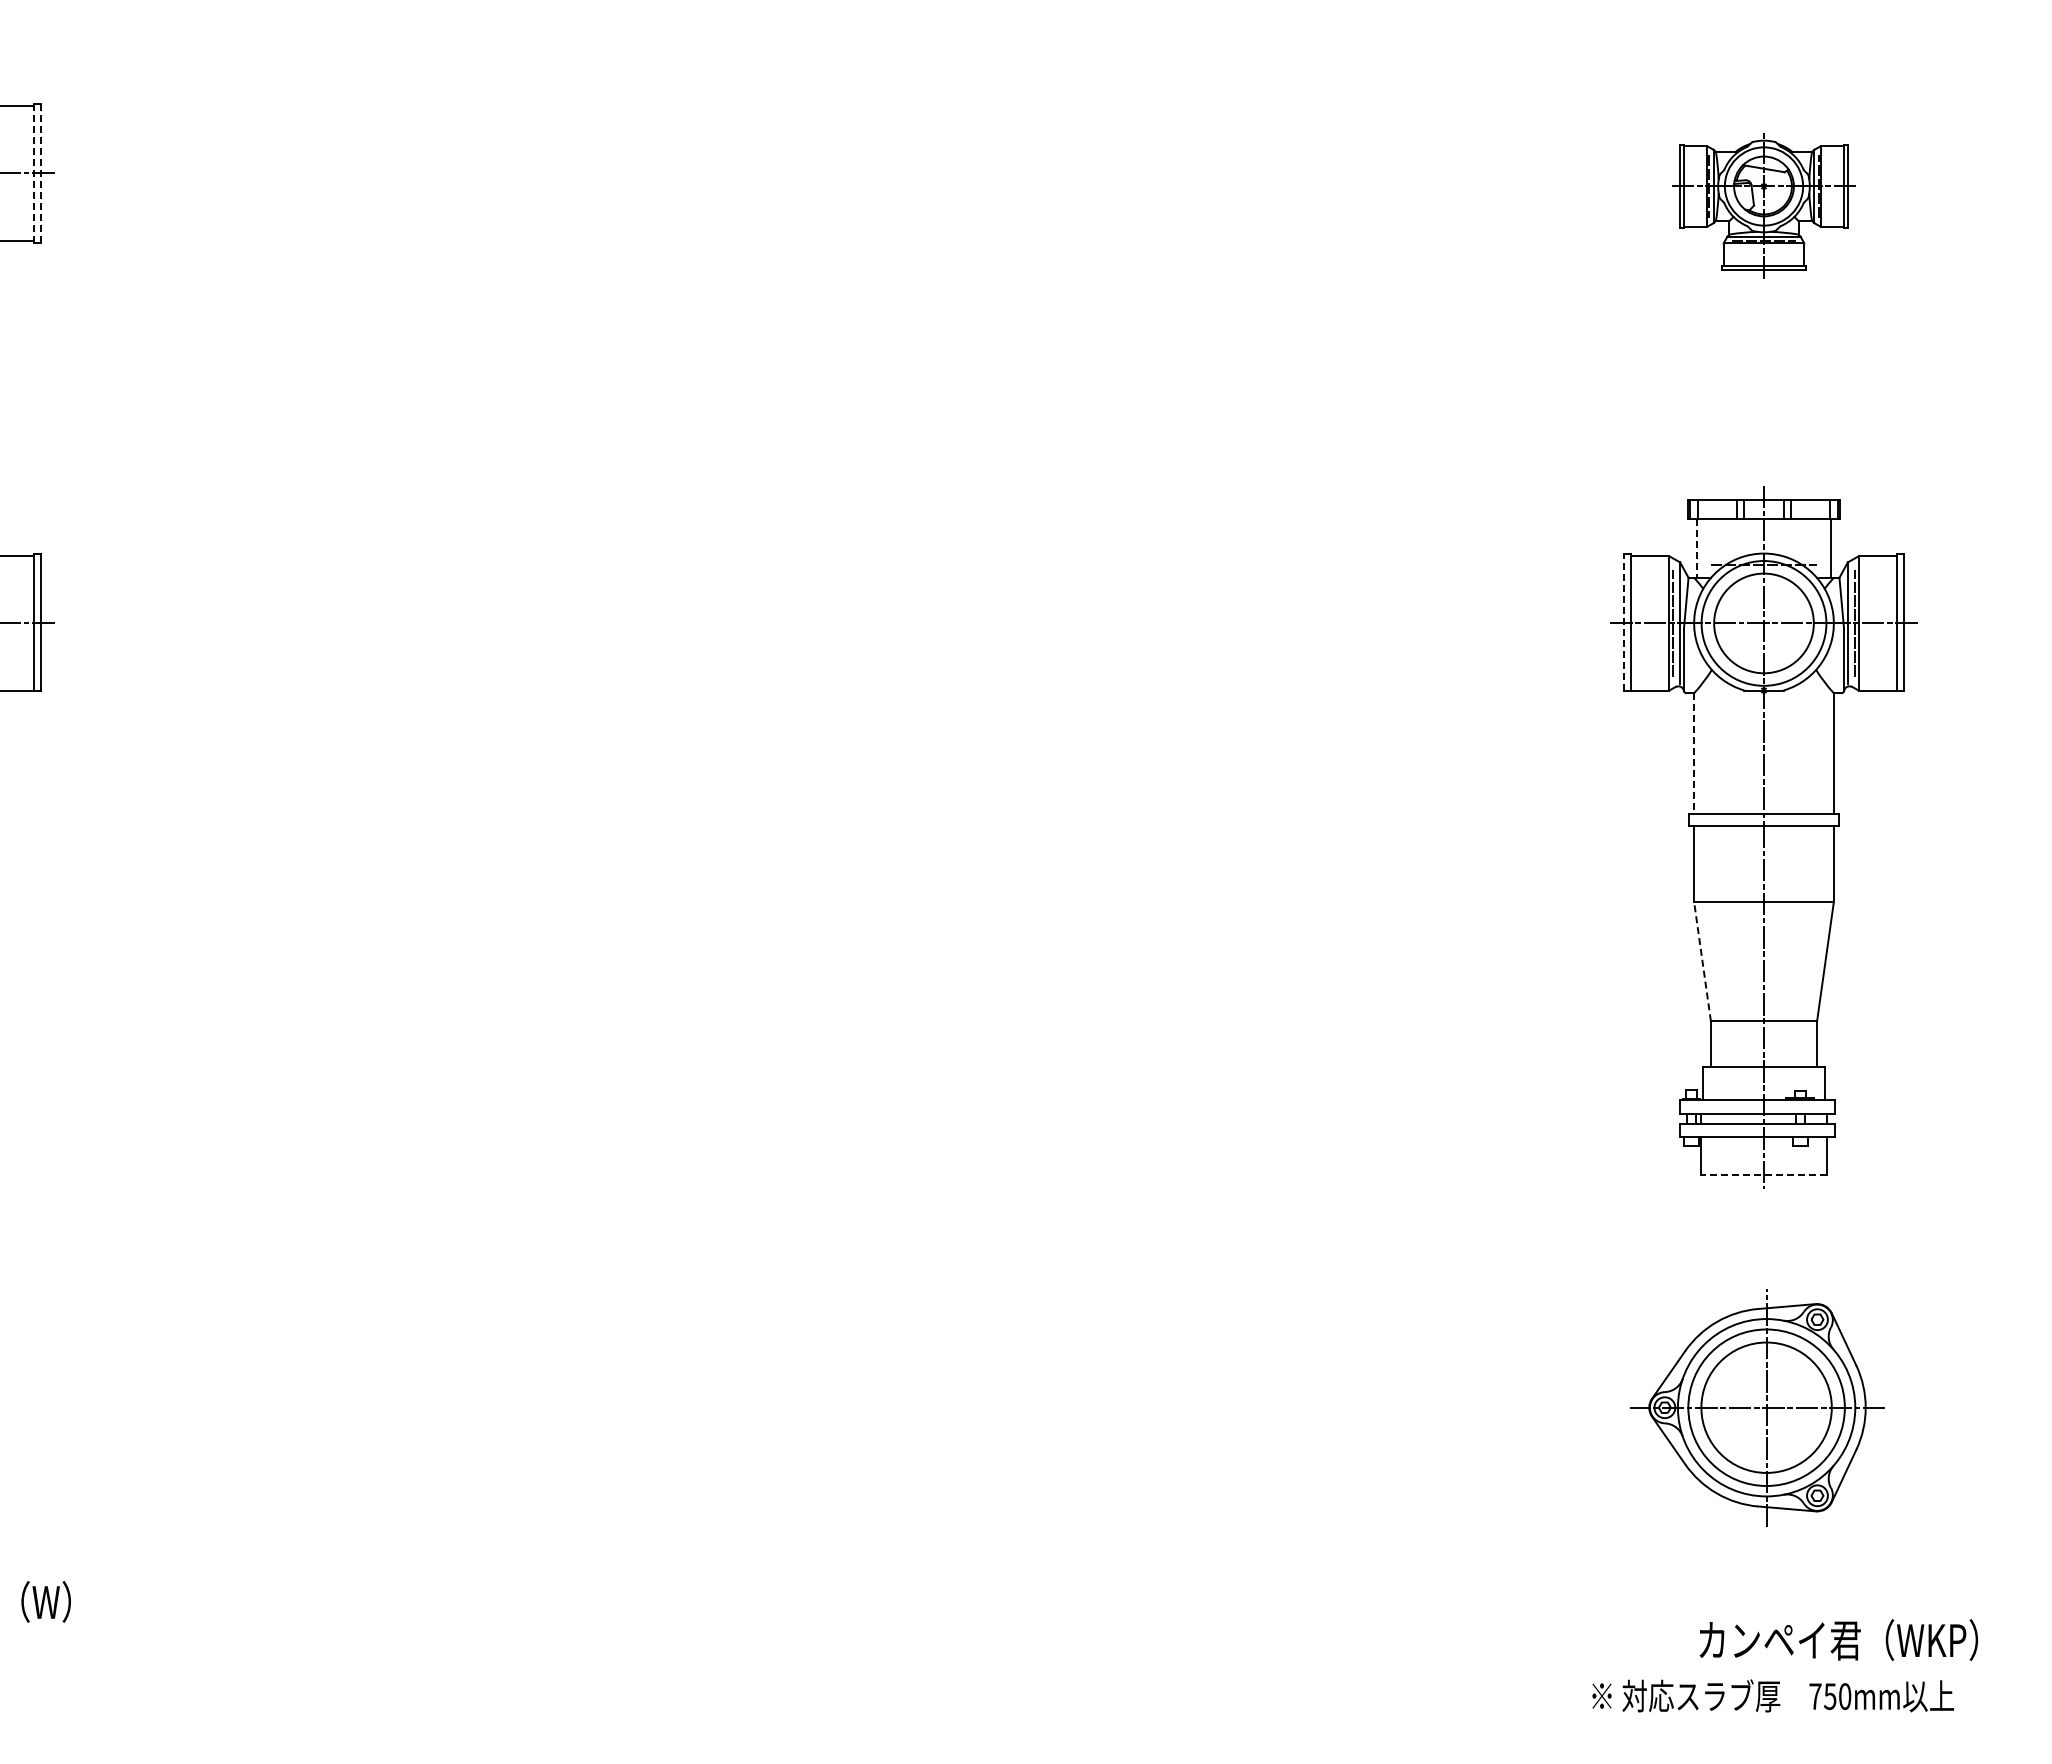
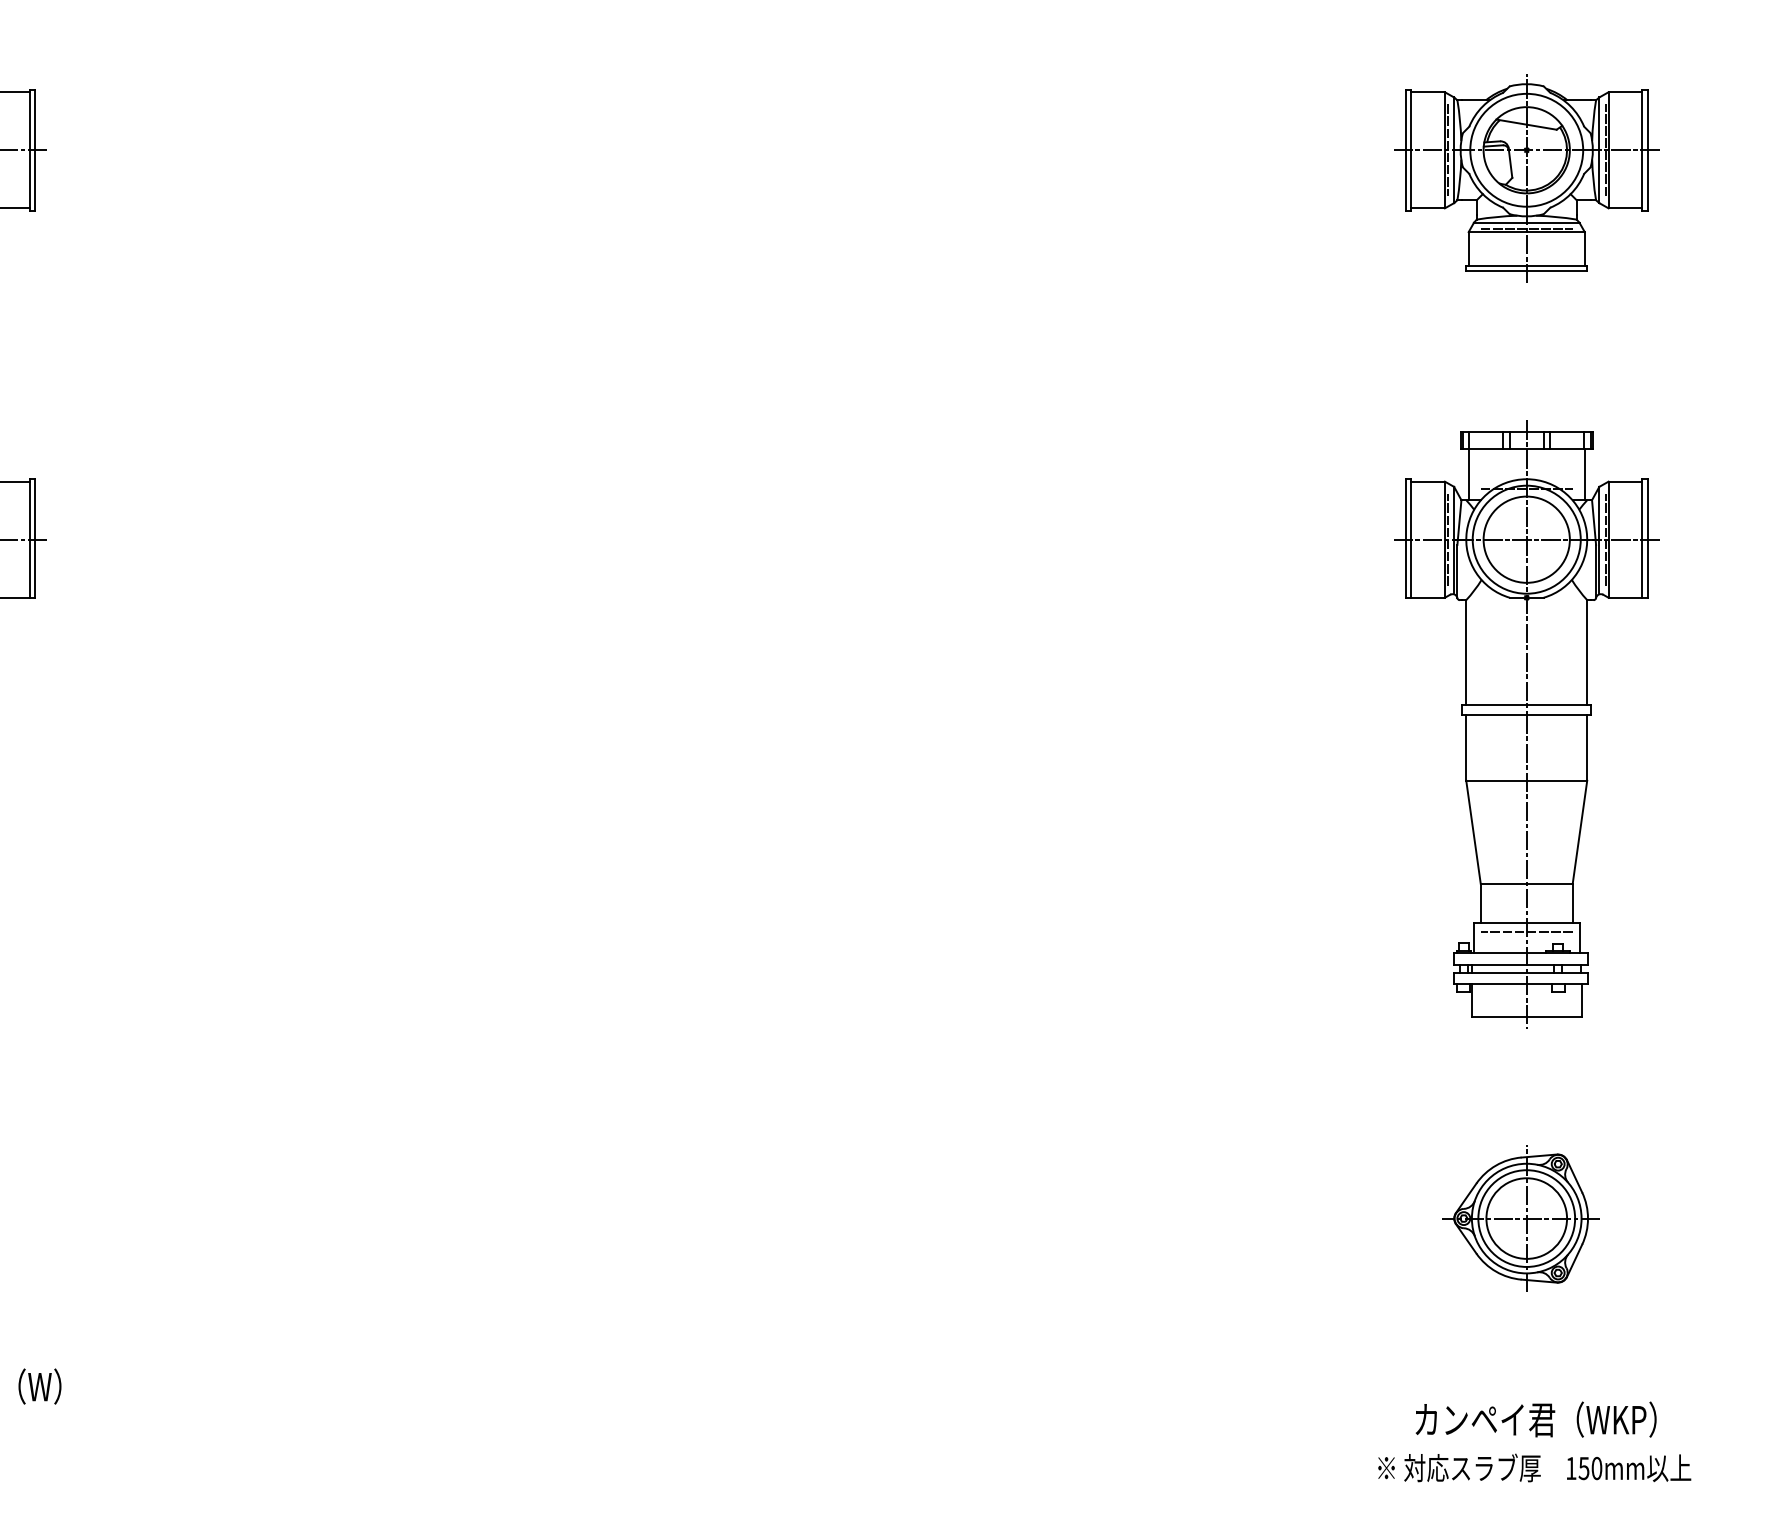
line: (34, 173) -> (29, 150), dashed -> solid
line: (40, 173) -> (35, 150), dashed -> solid
part: (1763, 205) -> (1526, 177), size x1.67
line: (1696, 548) -> (1468, 474), dashed -> solid
line: (1624, 621) -> (1406, 538), dashed -> solid
line: (1694, 753) -> (1466, 652), dashed -> solid
line: (1702, 961) -> (1473, 832), dashed -> solid
line: (1763, 1077) -> (1526, 932), added
line: (1763, 1174) -> (1526, 1016), dashed -> solid
part: (1757, 1407) -> (1521, 1218), size x0.71
text: (1838, 1639) -> (1535, 1419), moved
text: (1815, 1696) -> (1571, 1468), 750mm -> 150mm

